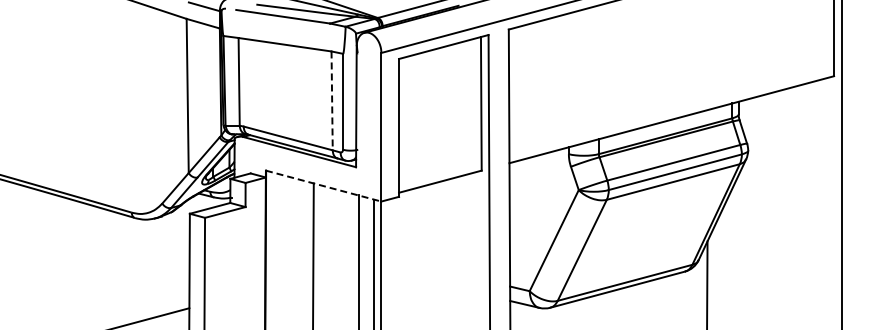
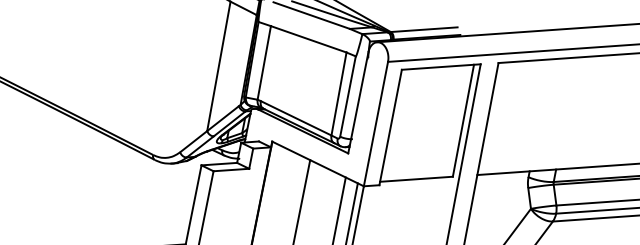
line: (332, 101) -> (339, 94), dashed -> solid
line: (323, 186) -> (317, 164), dashed -> solid

